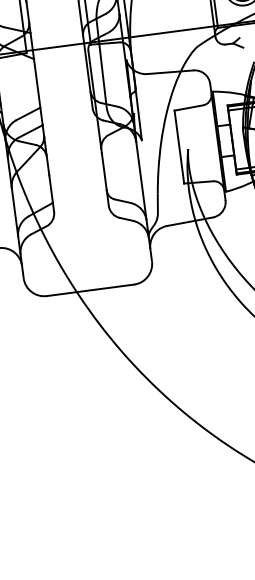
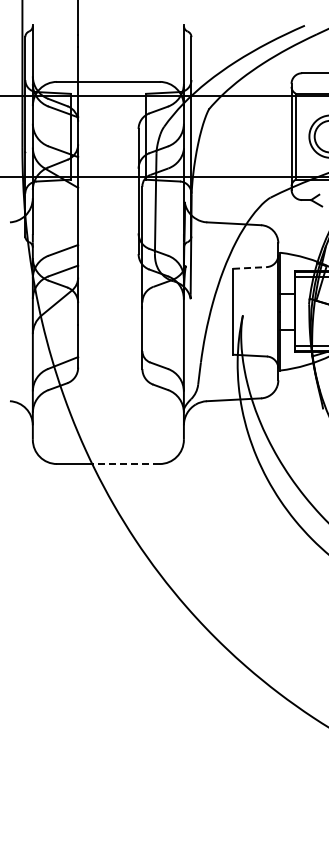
line: (188, 107) -> (249, 267), solid -> dashed
line: (105, 288) -> (125, 464), solid -> dashed

